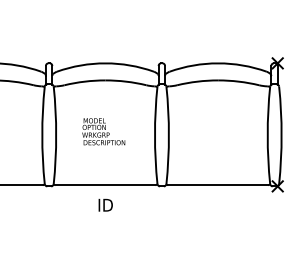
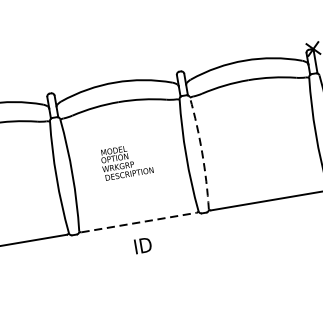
arc: (168, 135) -> (201, 153), solid -> dashed
line: (105, 185) -> (139, 222), solid -> dashed

